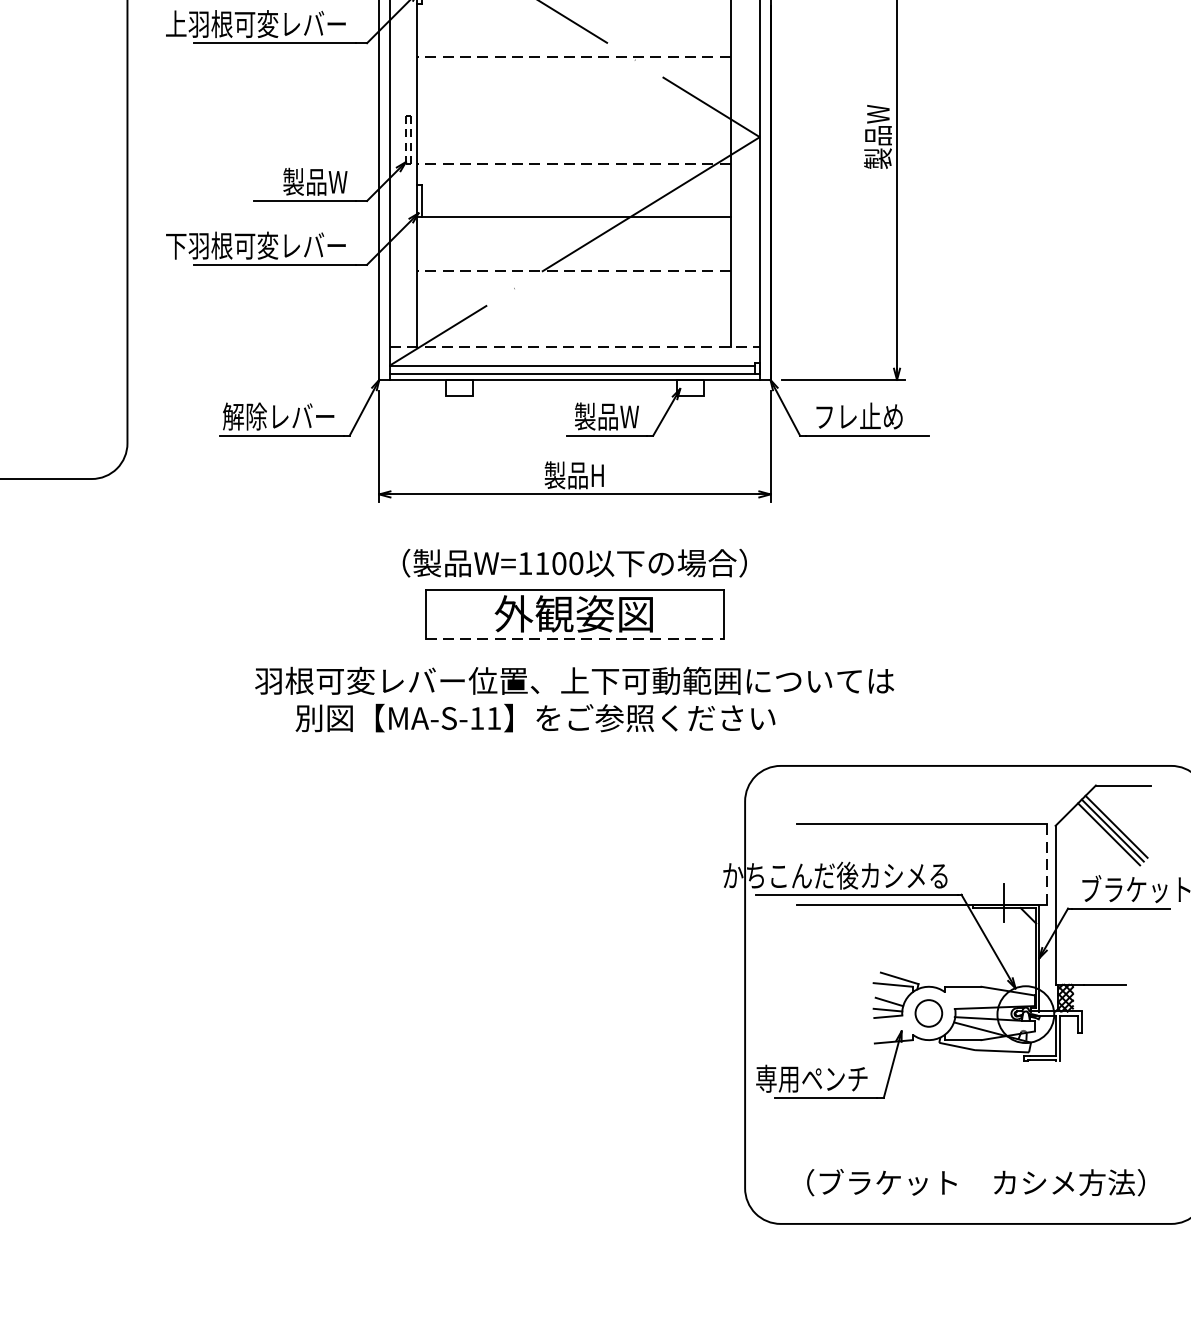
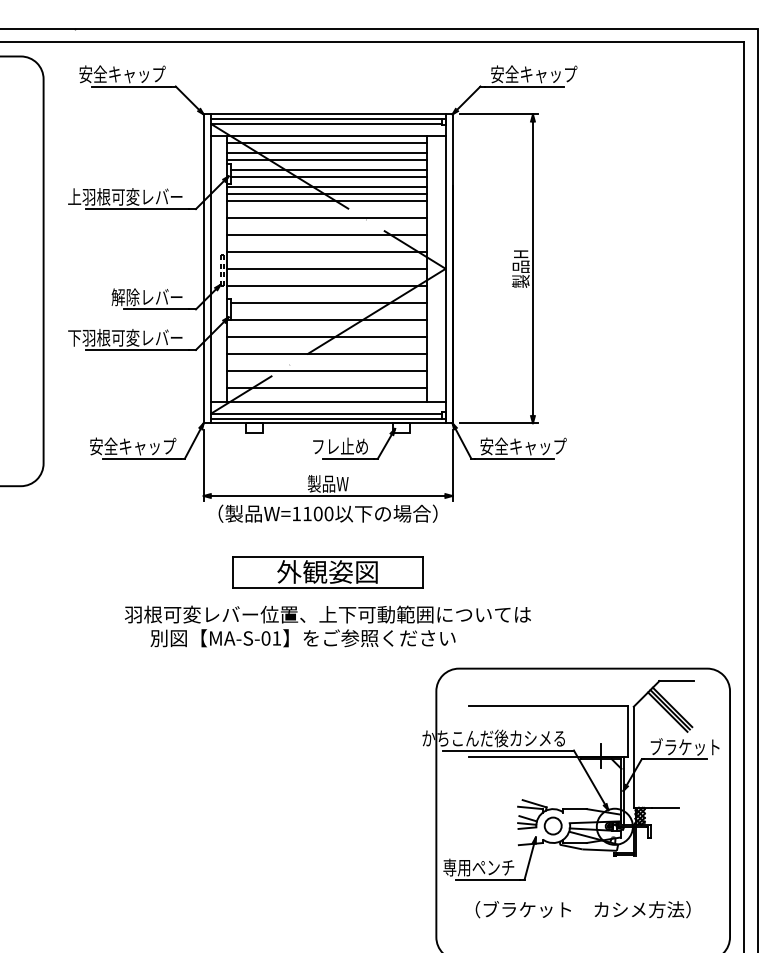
line: (573, 9) -> (327, 187), added
line: (573, 20) -> (327, 194), added
line: (573, 29) -> (327, 200), added
line: (573, 56) -> (327, 217), dashed -> solid
line: (573, 83) -> (327, 234), added
line: (573, 109) -> (327, 251), added
line: (573, 136) -> (327, 268), added
text: (877, 136) -> (520, 268), 製品W -> 製品H
line: (573, 163) -> (327, 285), dashed -> solid
text: (290, 182) -> (147, 297), 製品W -> 解除レバー
line: (575, 190) -> (328, 302), added
line: (573, 243) -> (327, 336), added
line: (573, 270) -> (327, 353), dashed -> solid
line: (573, 297) -> (327, 370), added
line: (573, 323) -> (327, 387), added
line: (575, 347) -> (328, 402), dashed -> solid
text: (268, 416) -> (133, 446), 解除レバー -> 安全キャップ
text: (594, 416) -> (340, 446), 製品W -> フレ止め
text: (882, 416) -> (523, 446), フレ止め -> 安全キャップ
text: (575, 474) -> (328, 483), 製品H -> 製品W
text: (573, 562) -> (327, 513), moved
line: (575, 639) -> (328, 588), dashed -> solid
text: (476, 718) -> (265, 638), MA-S-11 -> MA-S-01
line: (1047, 864) -> (628, 731), dashed -> solid
text: (974, 1182) -> (582, 909), moved

